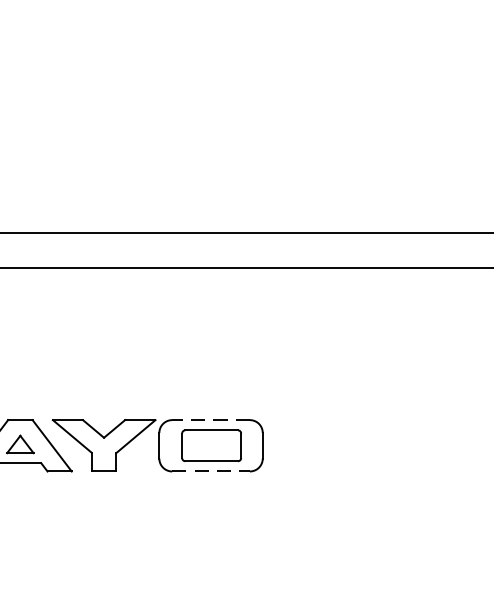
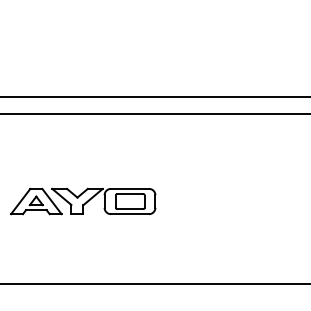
line: (210, 419) -> (129, 188), dashed -> solid
line: (212, 472) -> (130, 214), dashed -> solid

